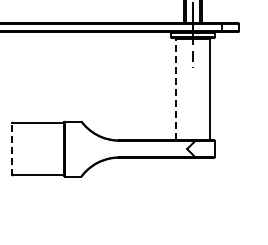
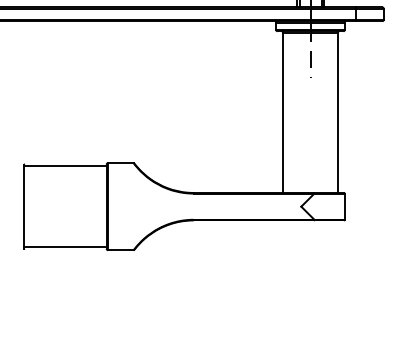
line: (175, 89) -> (282, 112), dashed -> solid
line: (12, 149) -> (24, 207), dashed -> solid

